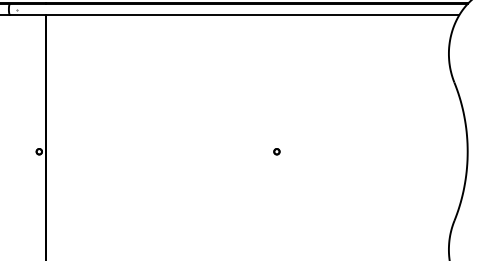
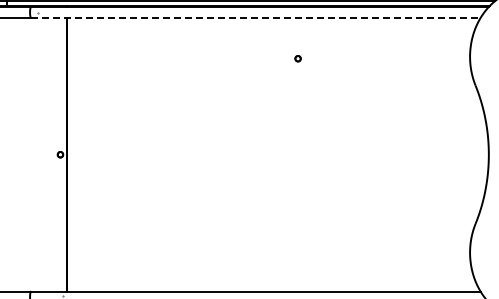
line: (234, 14) -> (255, 17), solid -> dashed
part: (276, 151) -> (297, 58), moved

